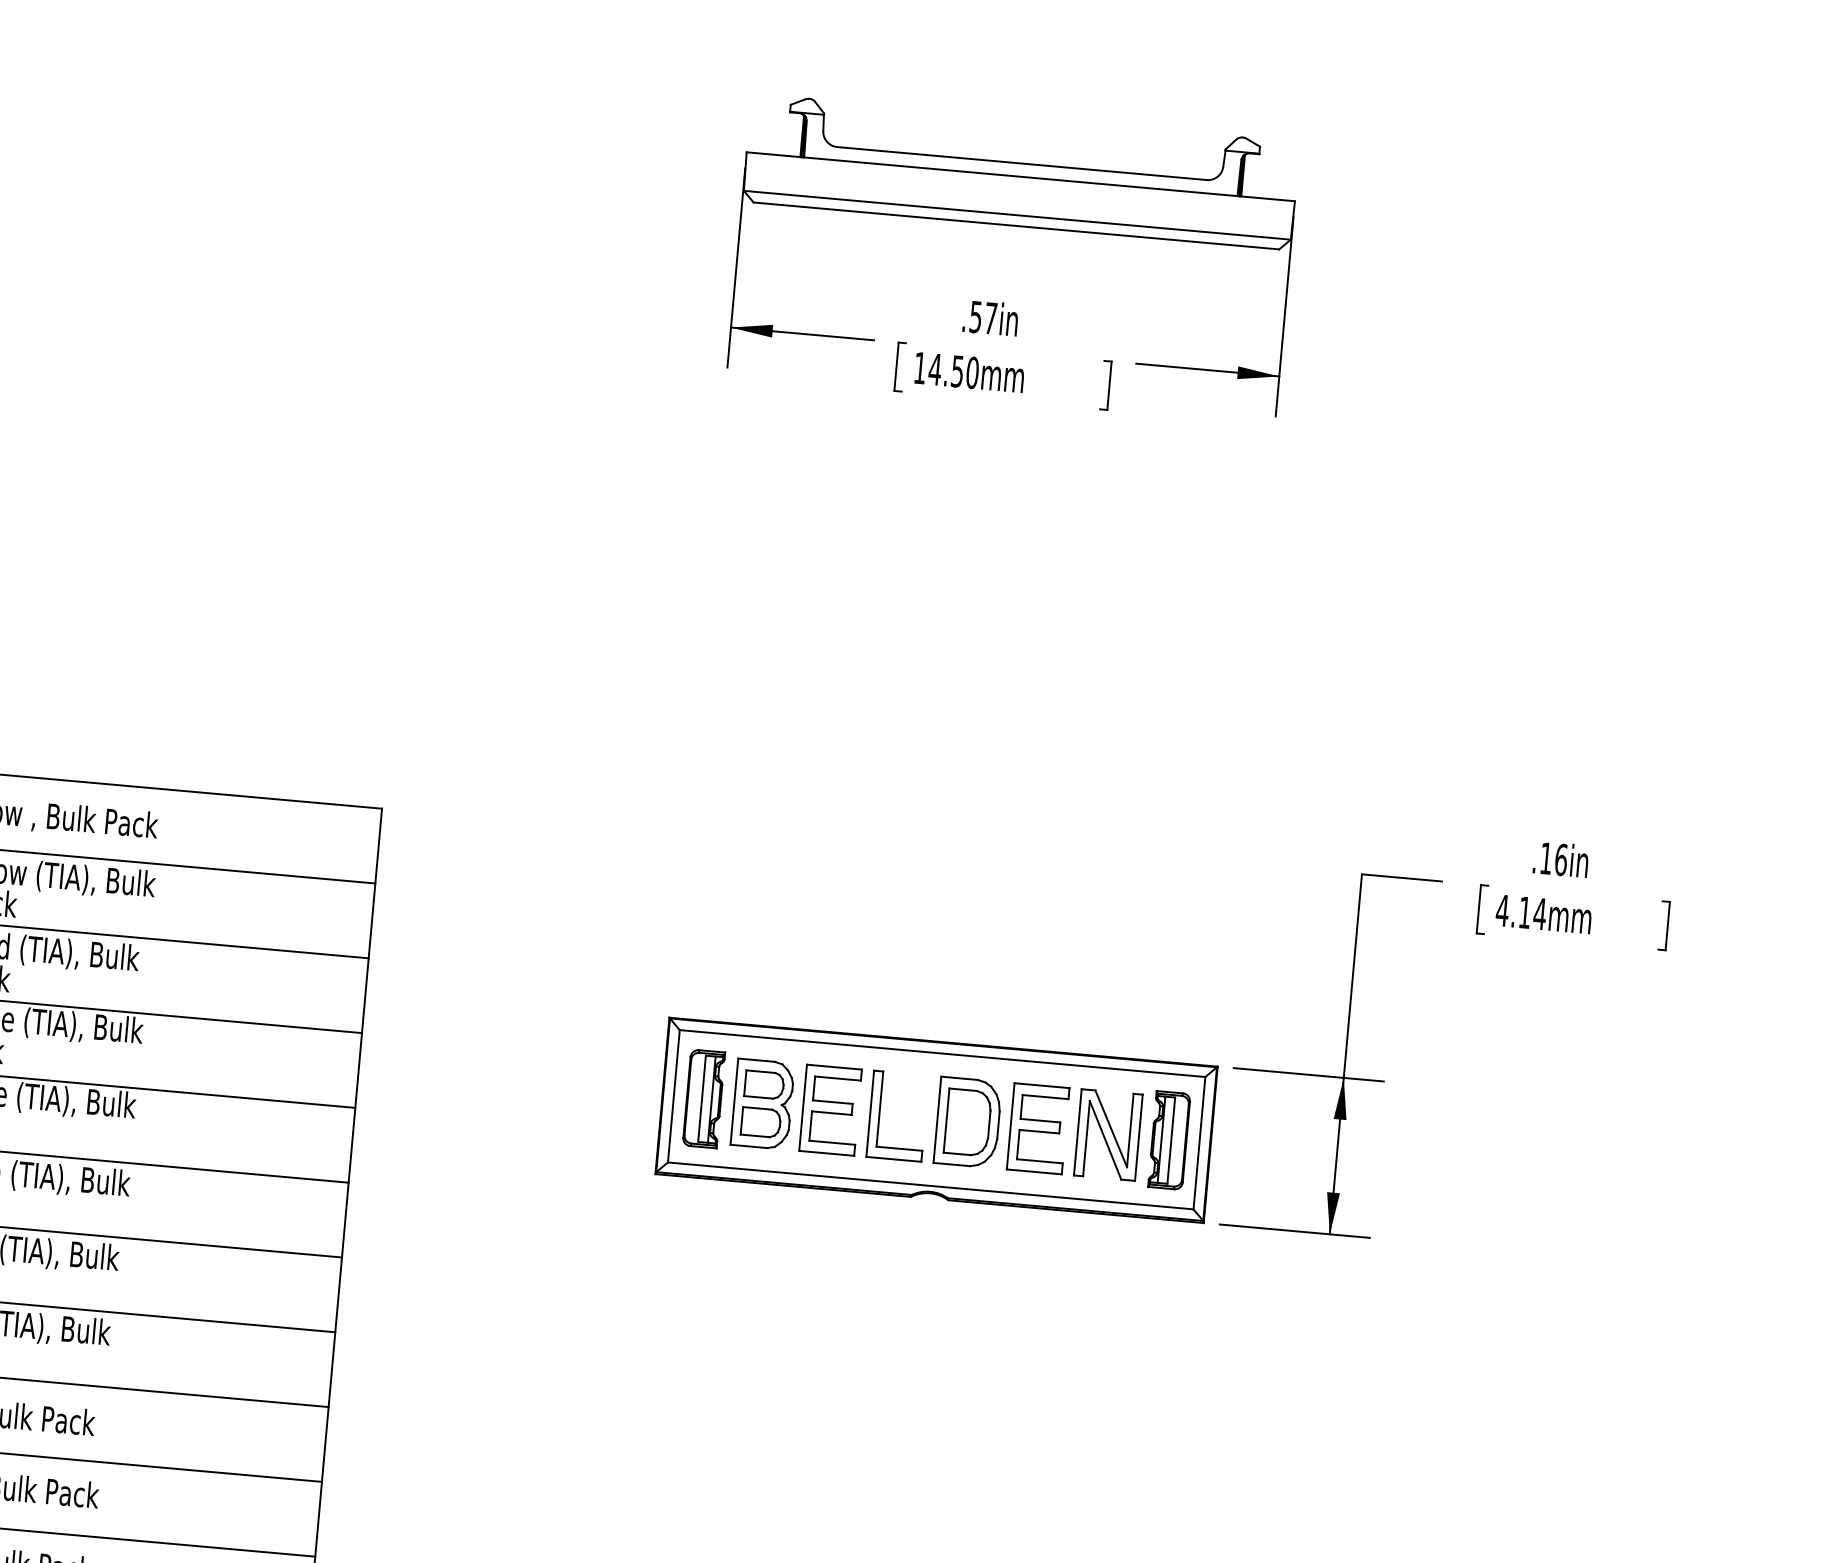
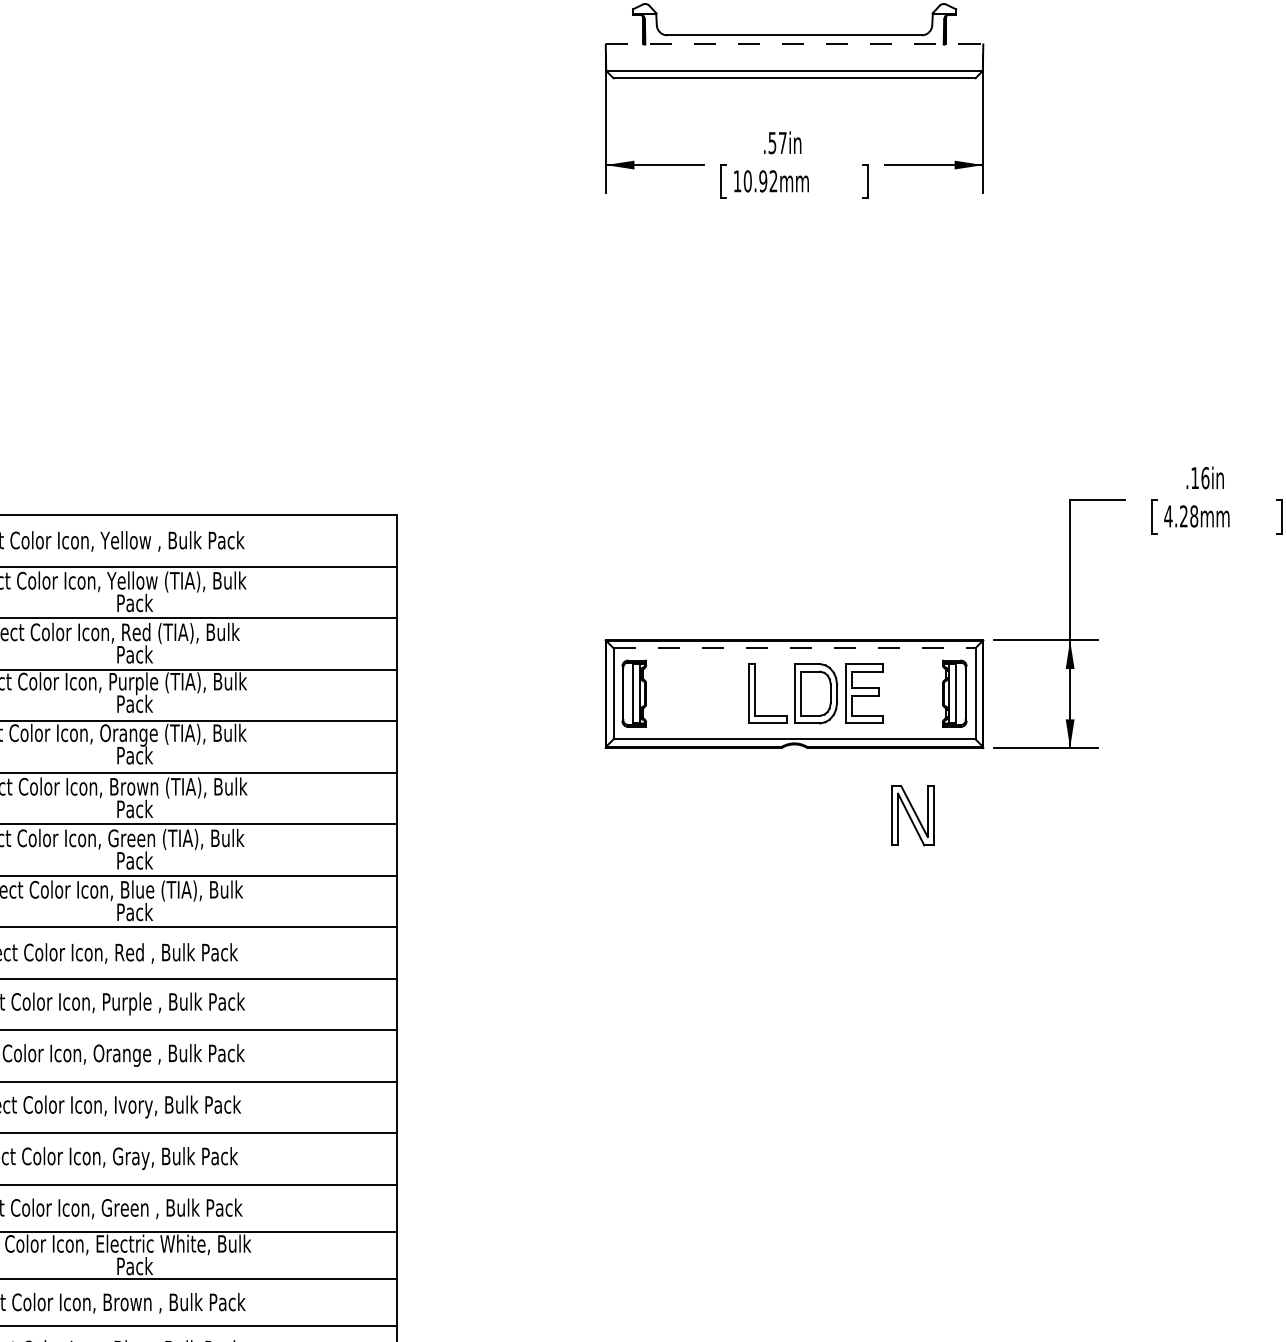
line: (1020, 176) -> (794, 44), solid -> dashed
text: (953, 371) -> (760, 181), 14.50mm -> 10.92mm
text: (1533, 913) -> (1189, 516), 4.14mm -> 4.28mm
line: (942, 1053) -> (794, 648), solid -> dashed
part: (795, 1106) -> (697, 693), removed
part: (1107, 1134) -> (912, 815), moved

